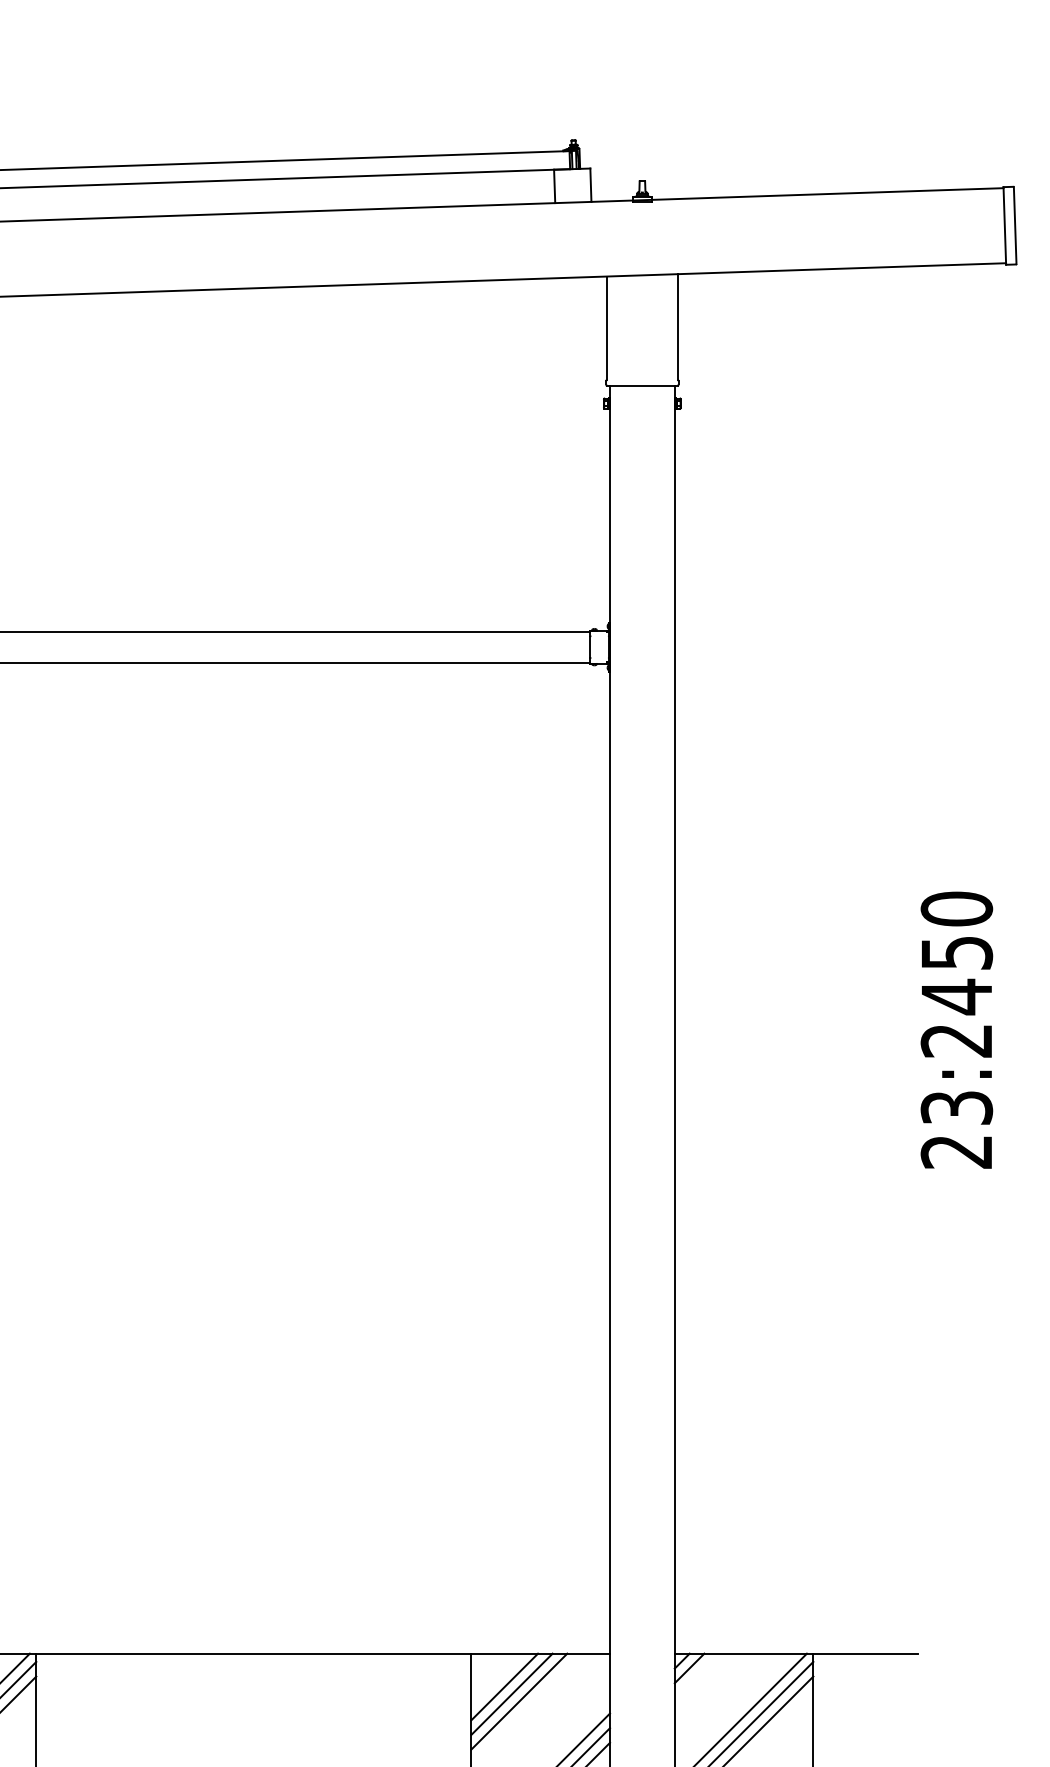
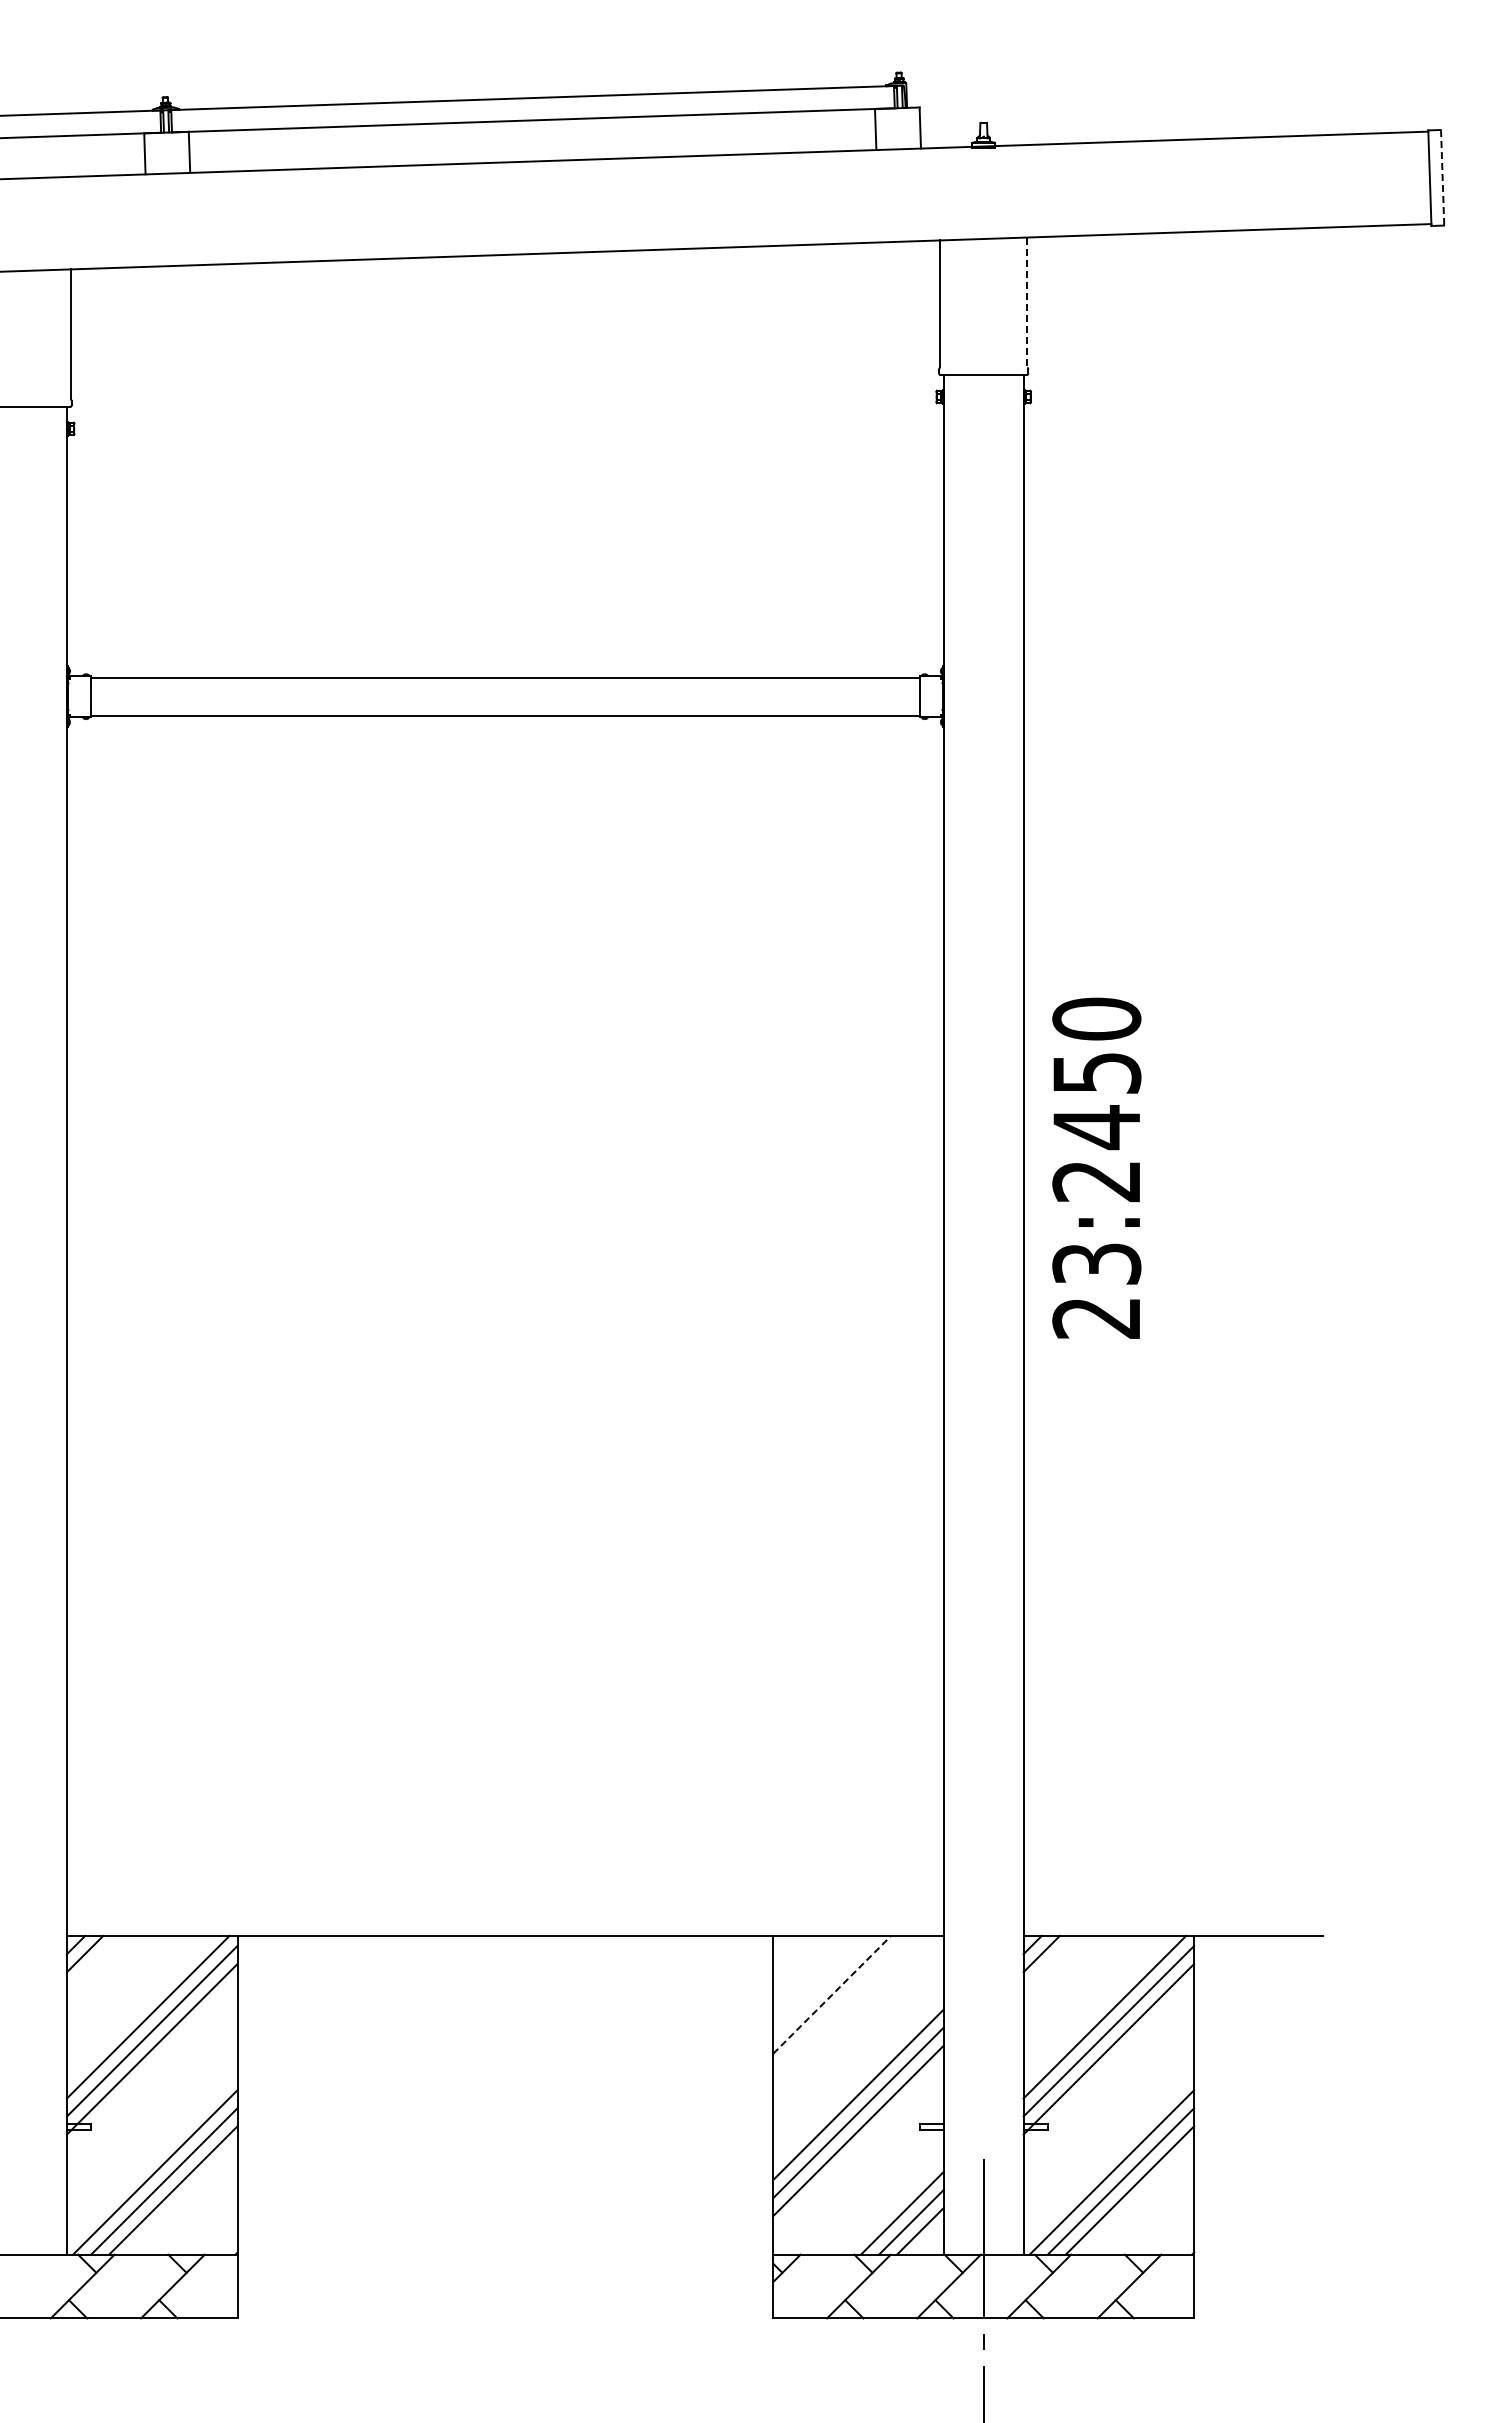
line: (1015, 225) -> (1442, 177), solid -> dashed
line: (677, 326) -> (1027, 302), solid -> dashed
text: (956, 1029) -> (1096, 1167), moved
line: (504, 1686) -> (814, 1976), removed
line: (512, 1694) -> (823, 1985), removed
line: (519, 1701) -> (832, 1994), solid -> dashed

